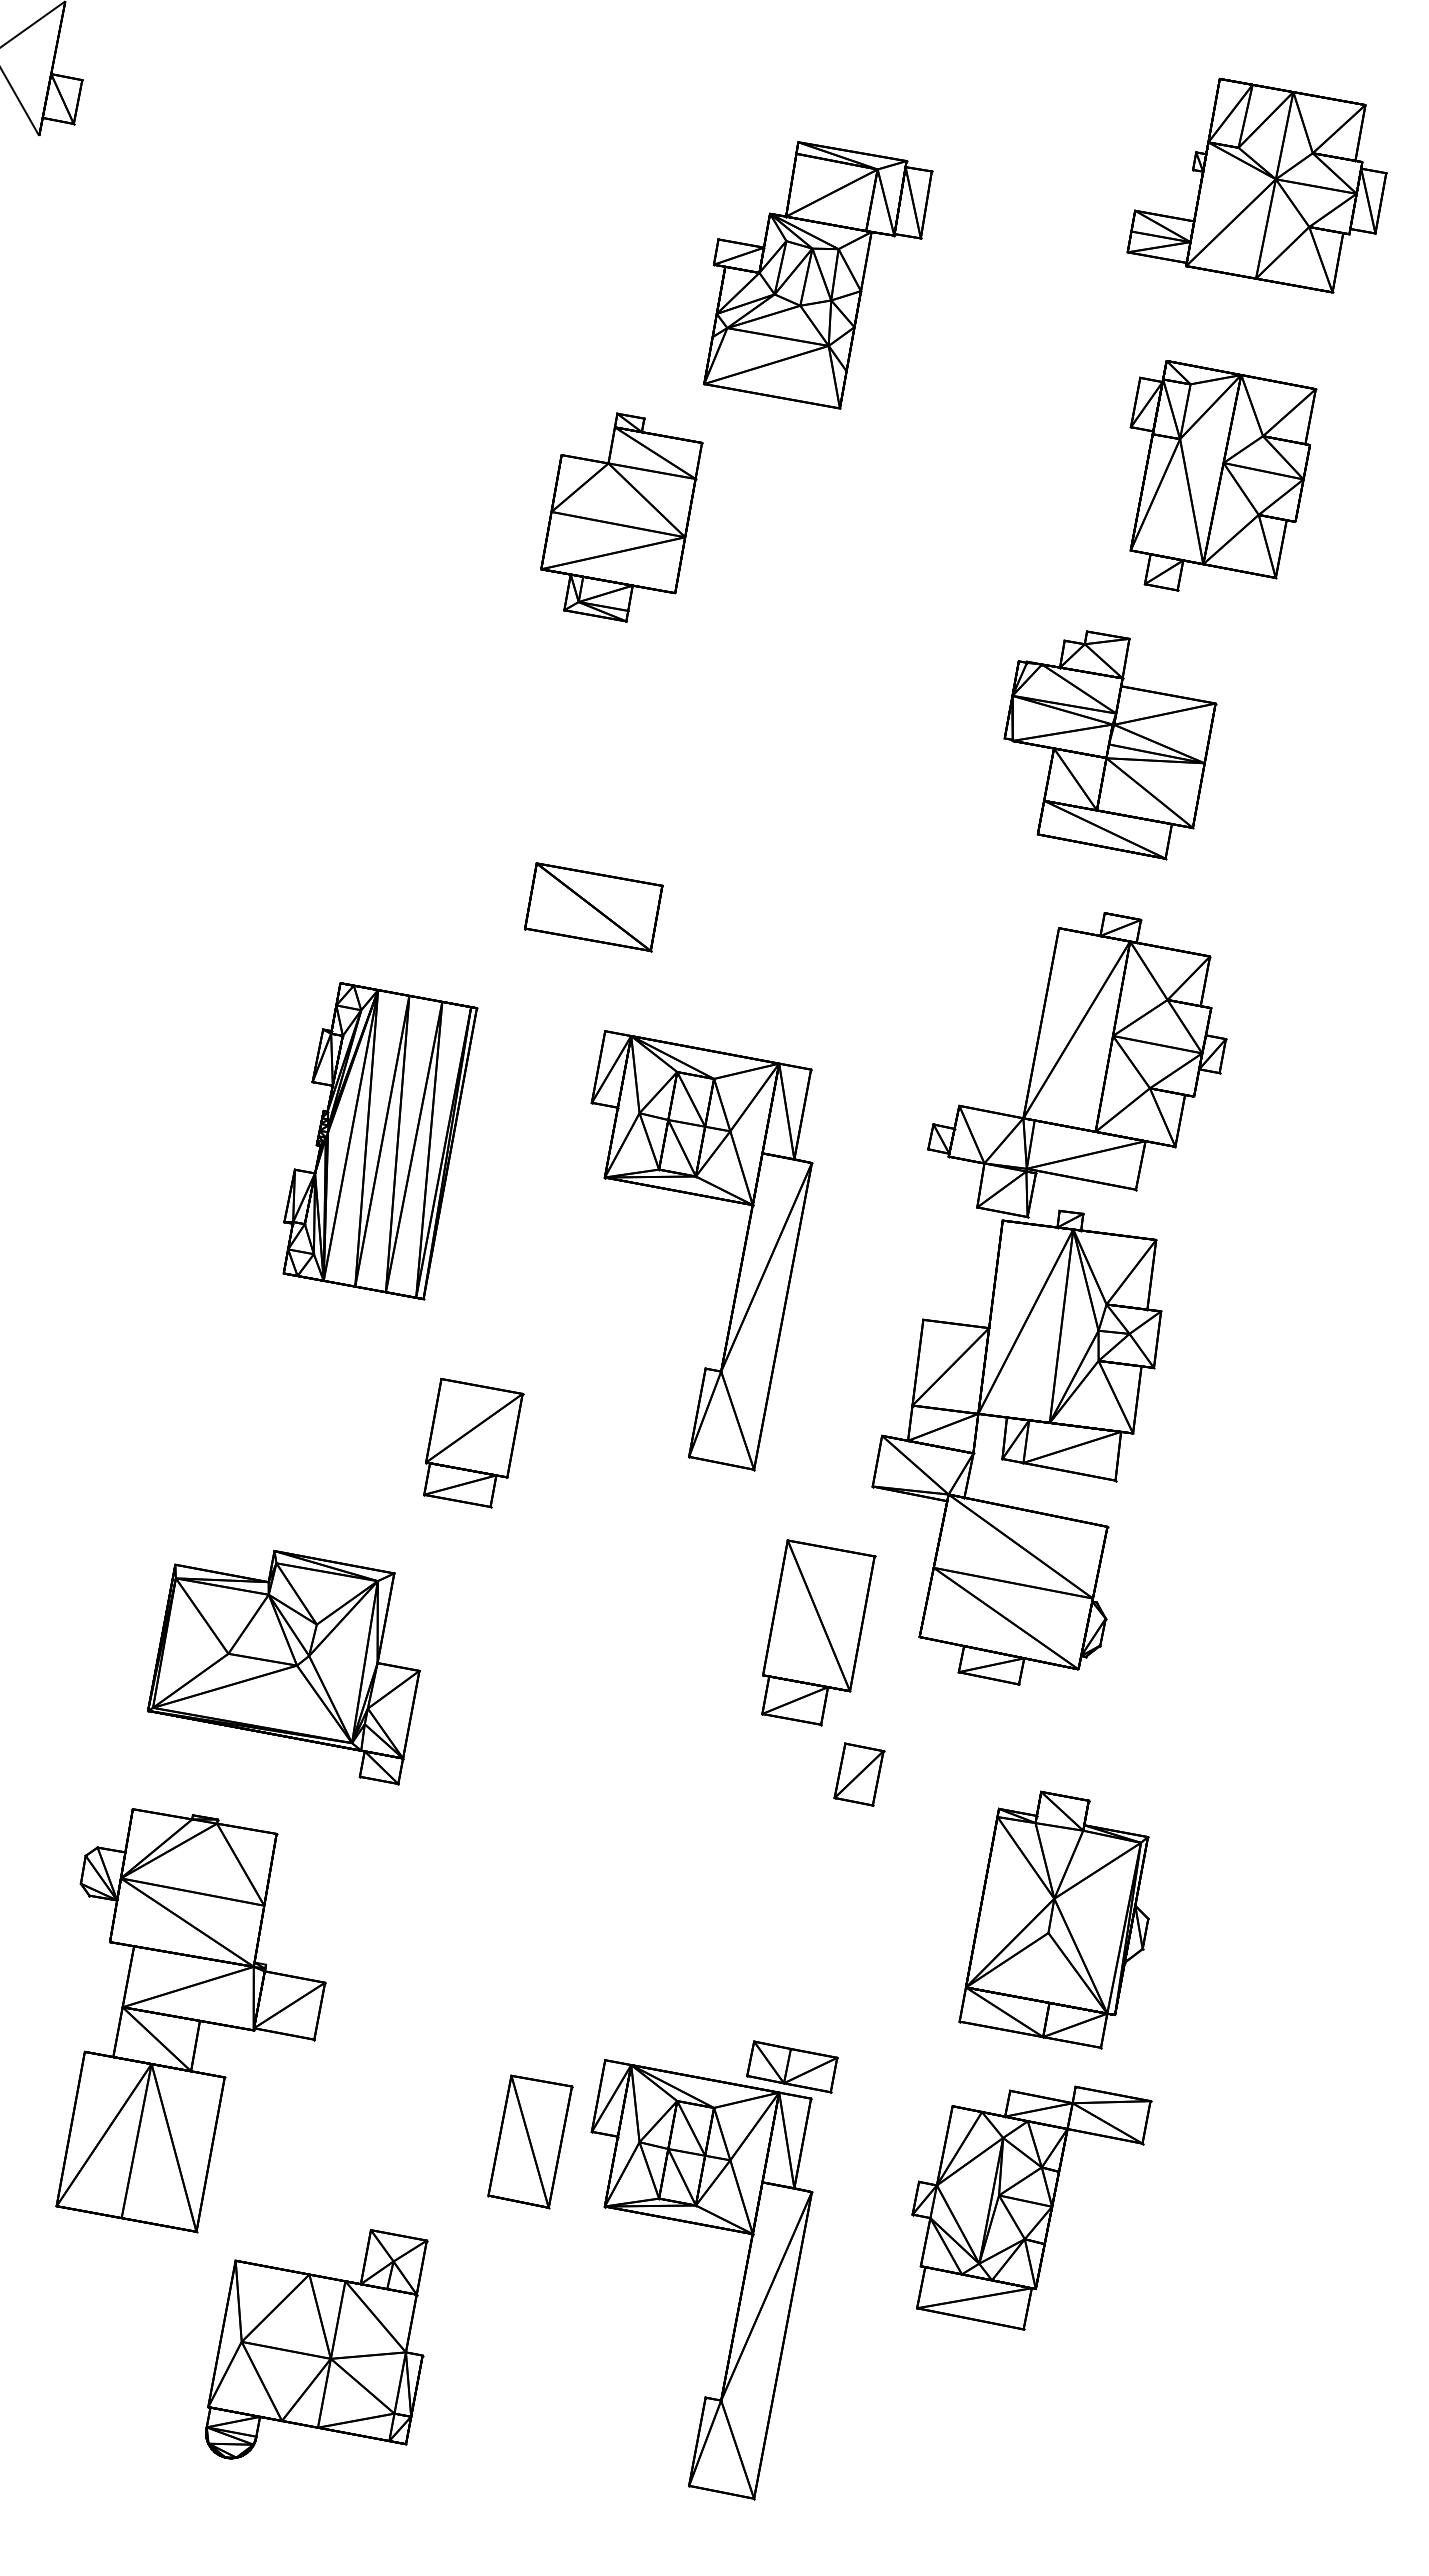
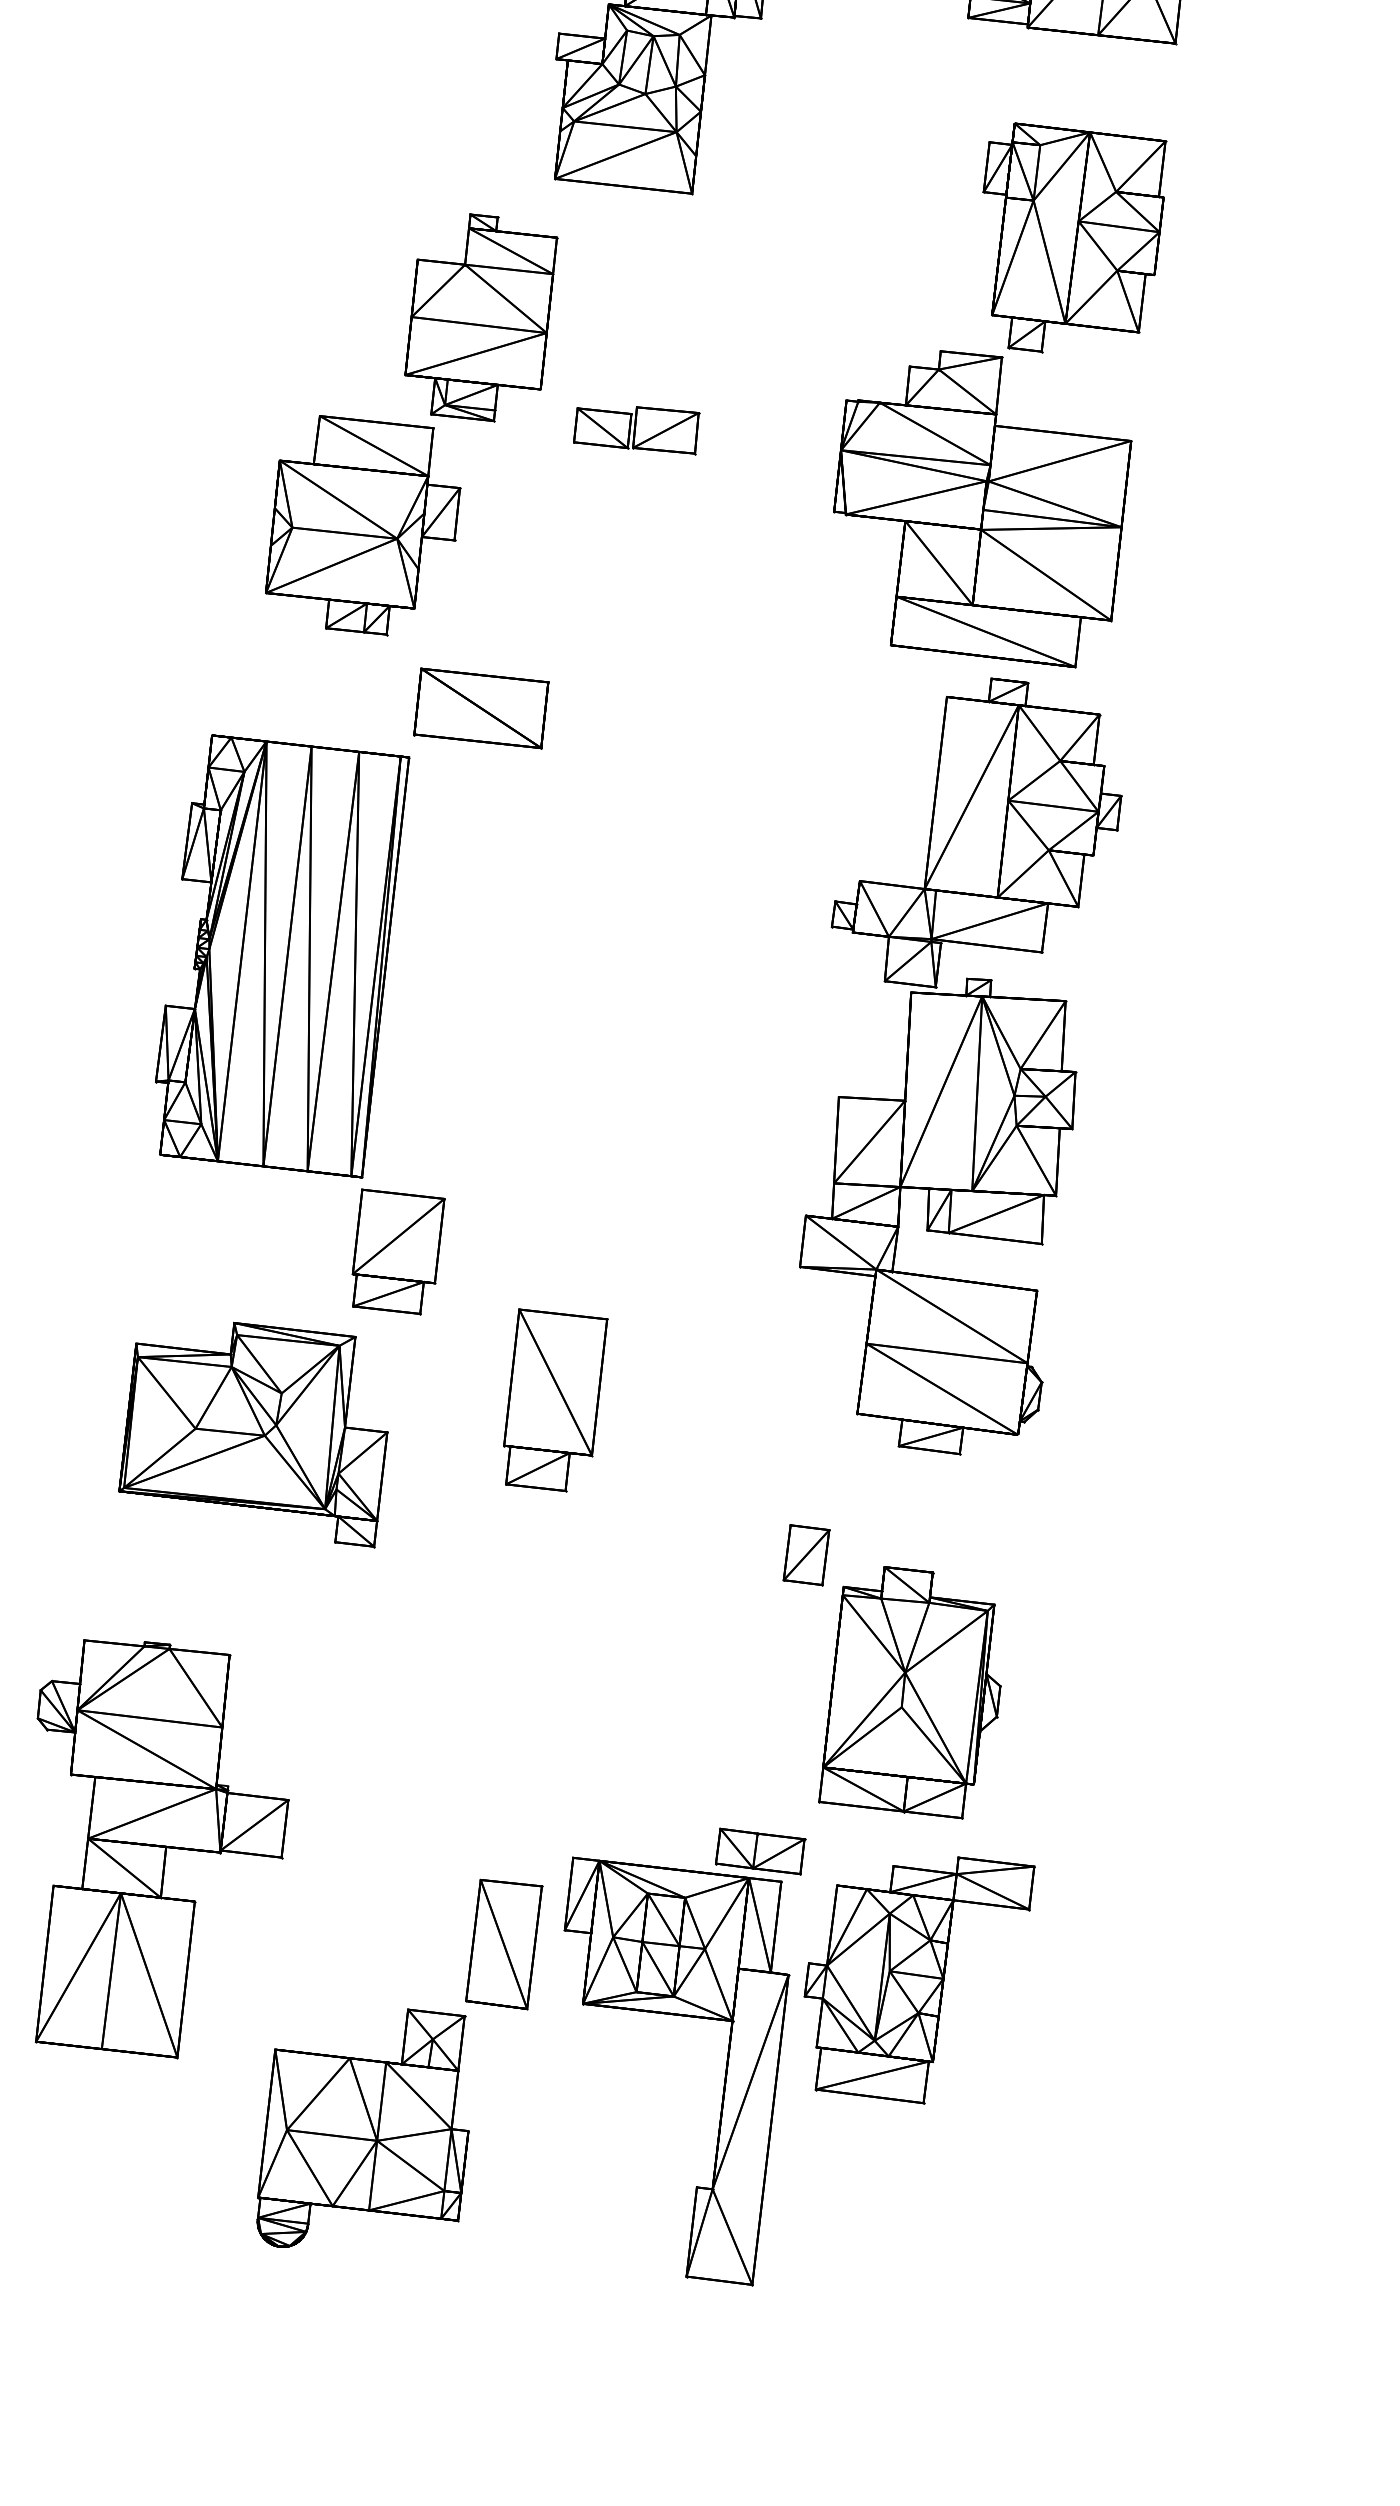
part: (767, 641) -> (636, 431), added
part: (487, 715) -> (361, 524), added
part: (1110, 744) -> (985, 510), size x1.43
part: (380, 1141) -> (284, 957), size x1.43
part: (741, 1257) -> (653, 1047), removed
part: (818, 1632) -> (556, 1399), moved
part: (283, 1667) -> (251, 1438), moved
part: (1053, 1919) -> (905, 1693), moved
part: (1031, 2207) -> (922, 1981), moved
part: (316, 2344) -> (361, 2127), moved

